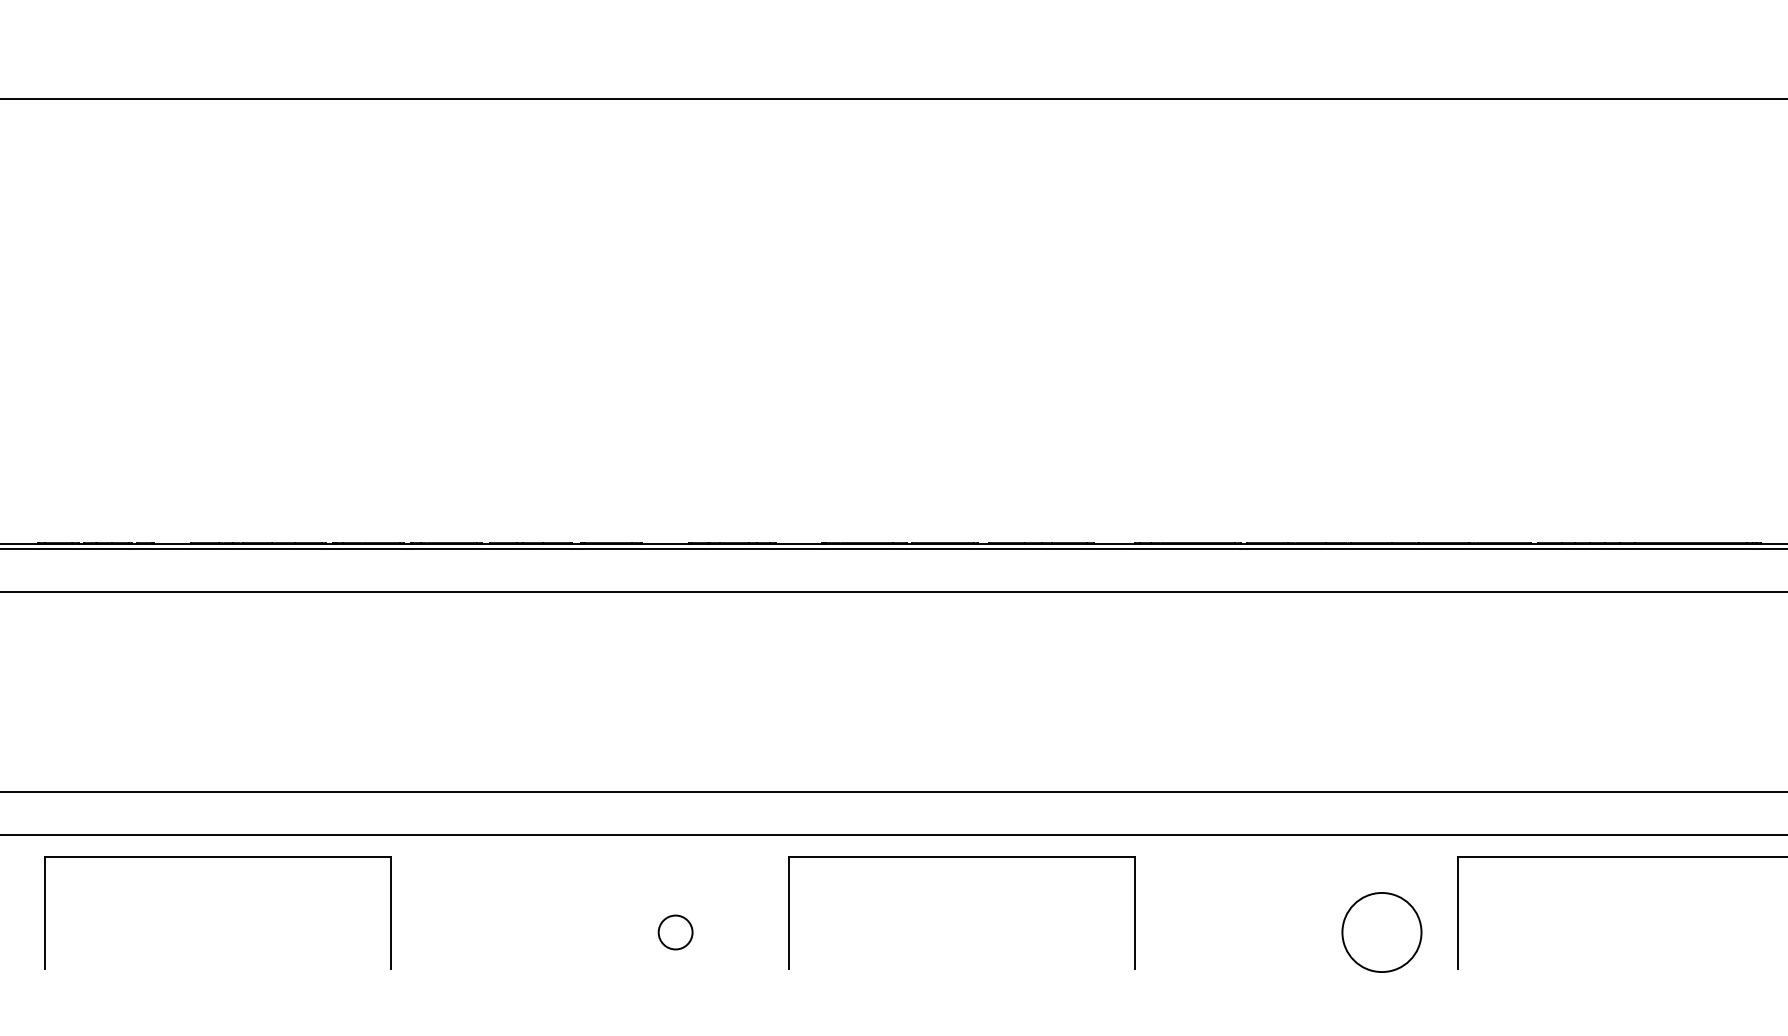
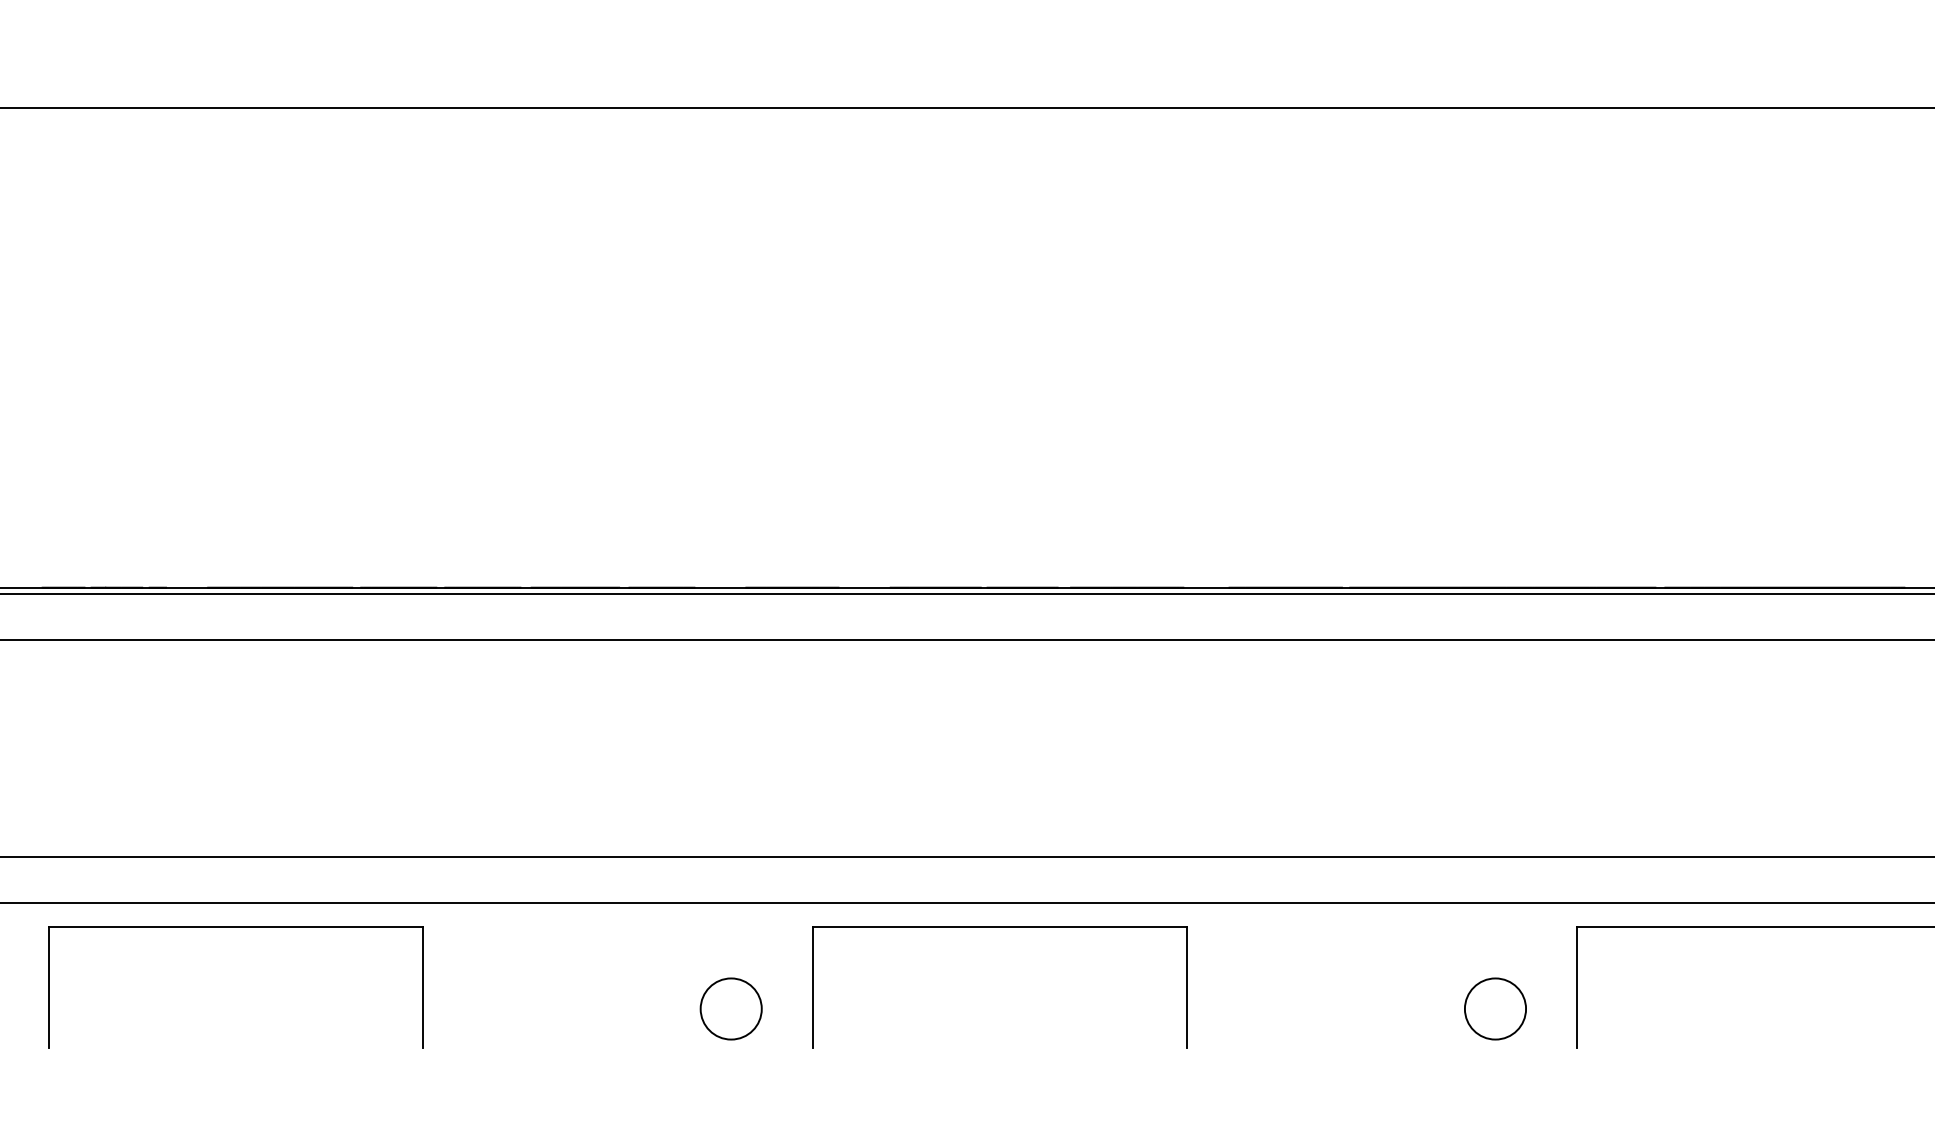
part: (961, 857) -> (999, 927), moved
circle: (674, 932) -> (730, 1008), size x1.67
circle: (1381, 932) -> (1495, 1008), size x0.71

